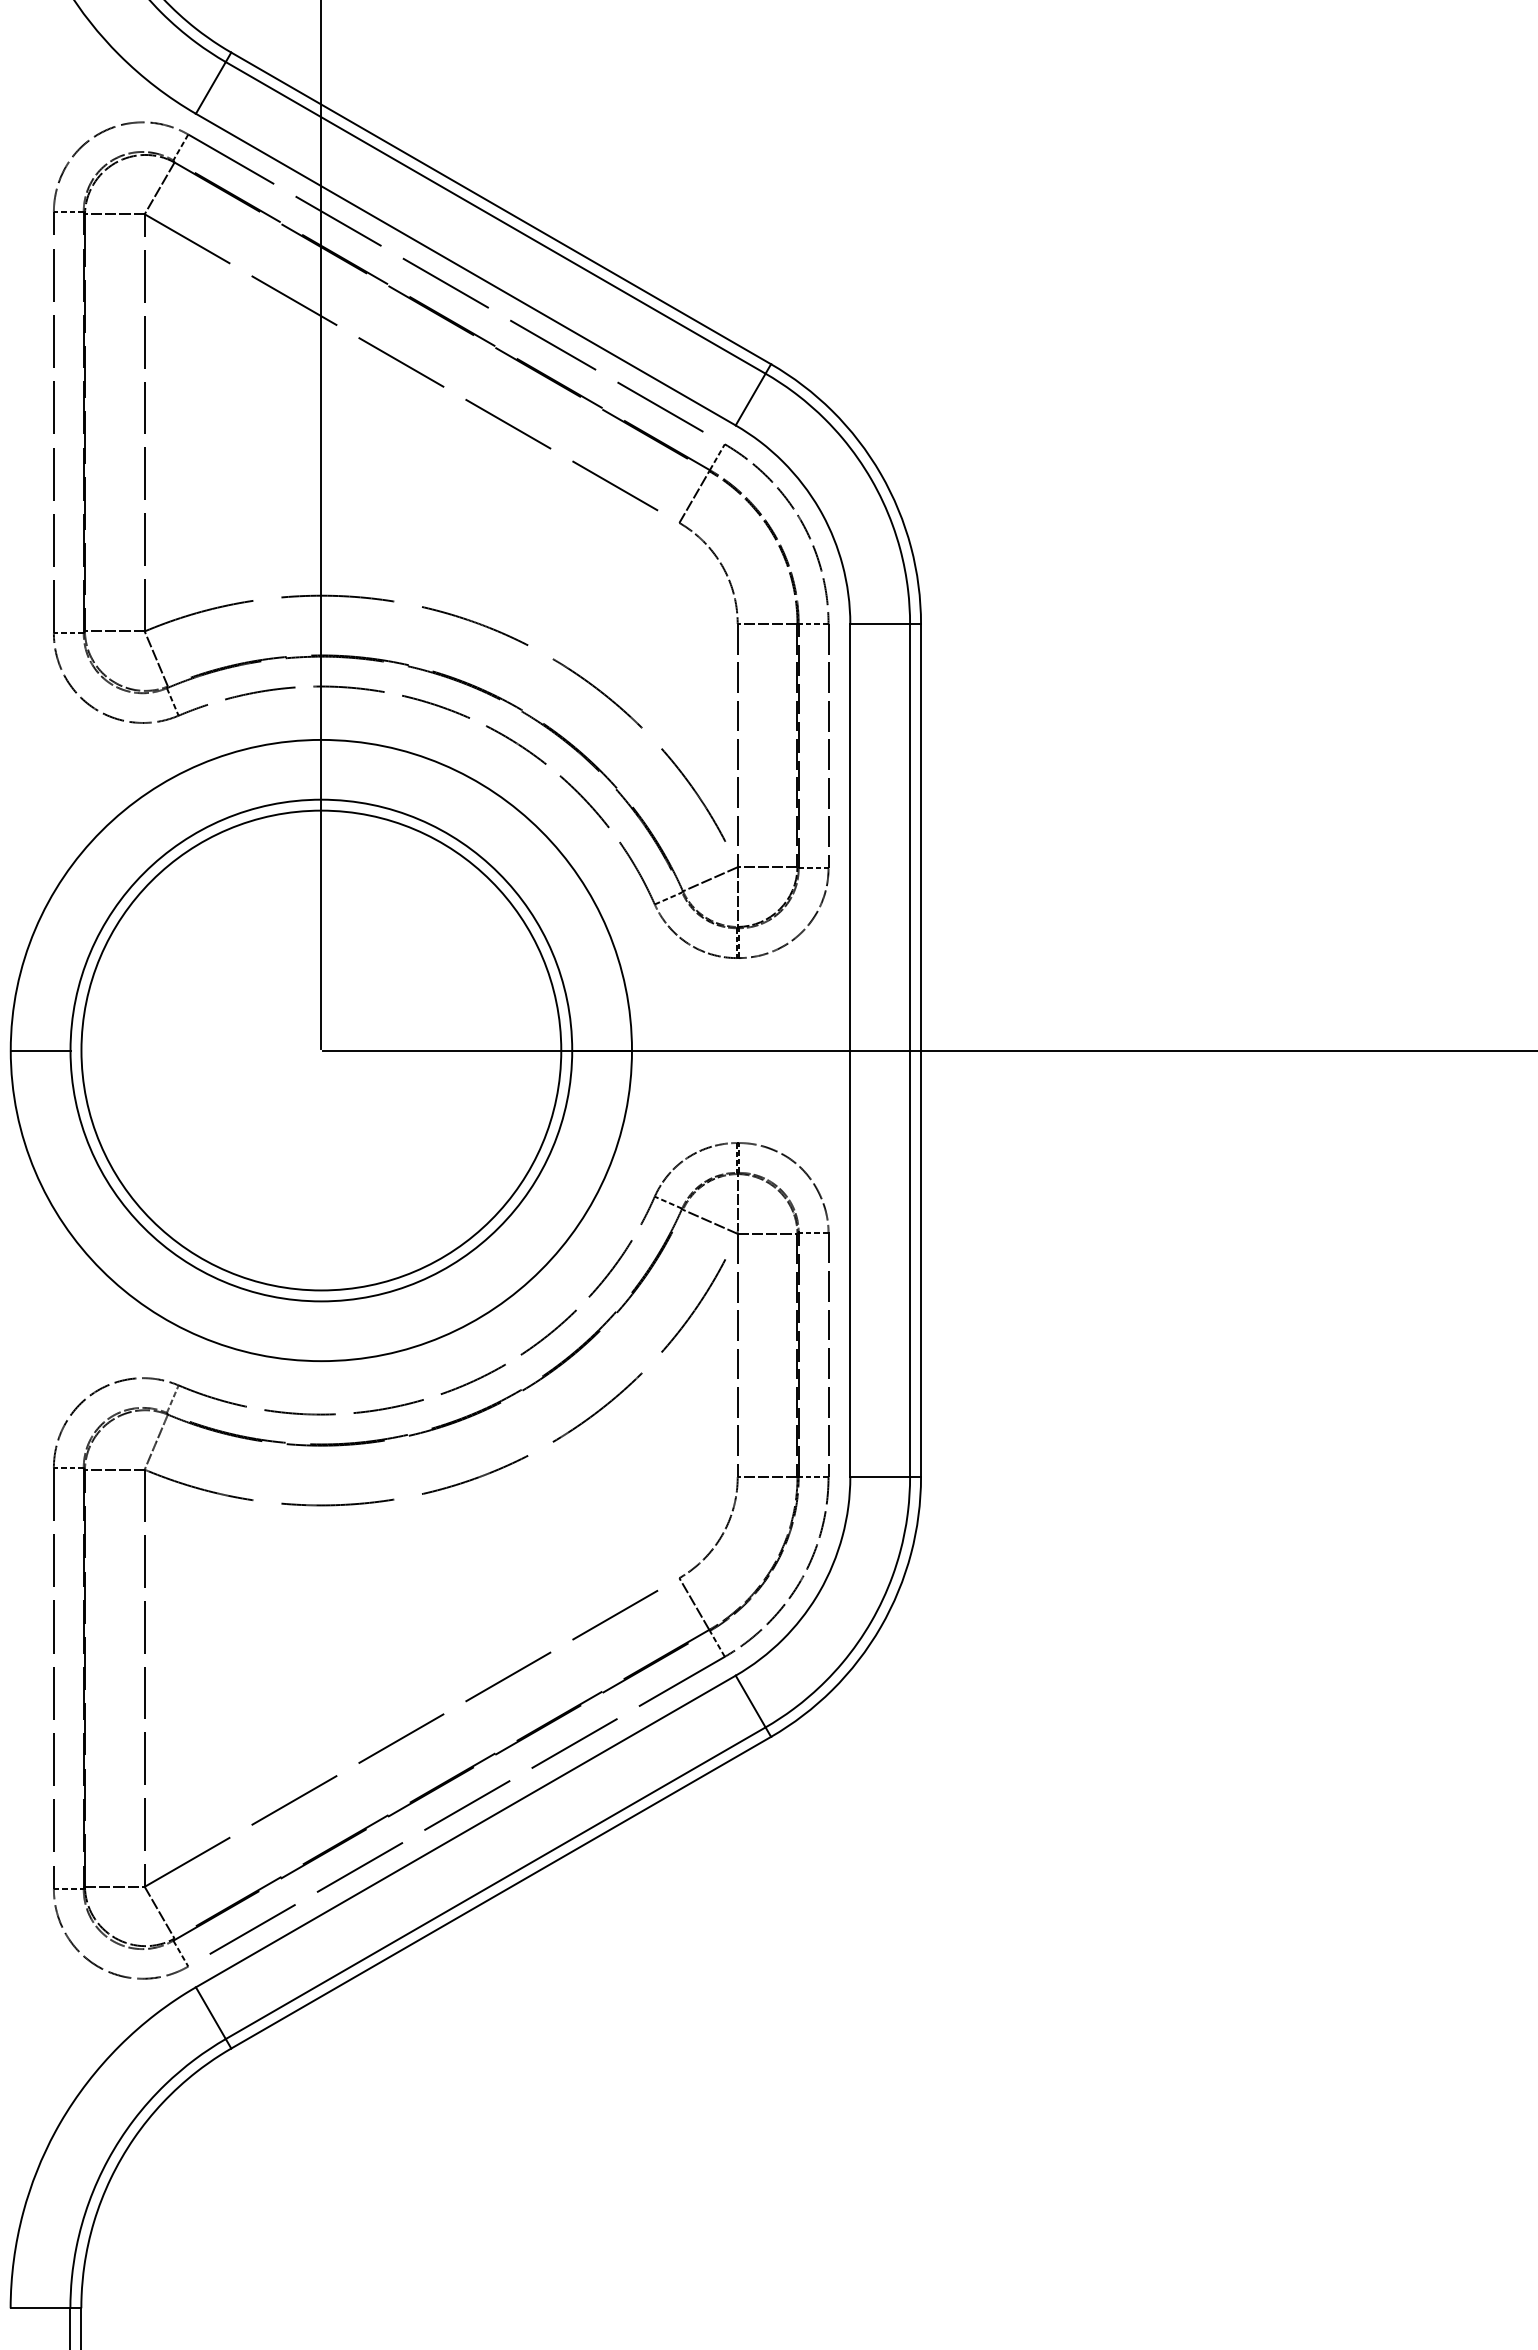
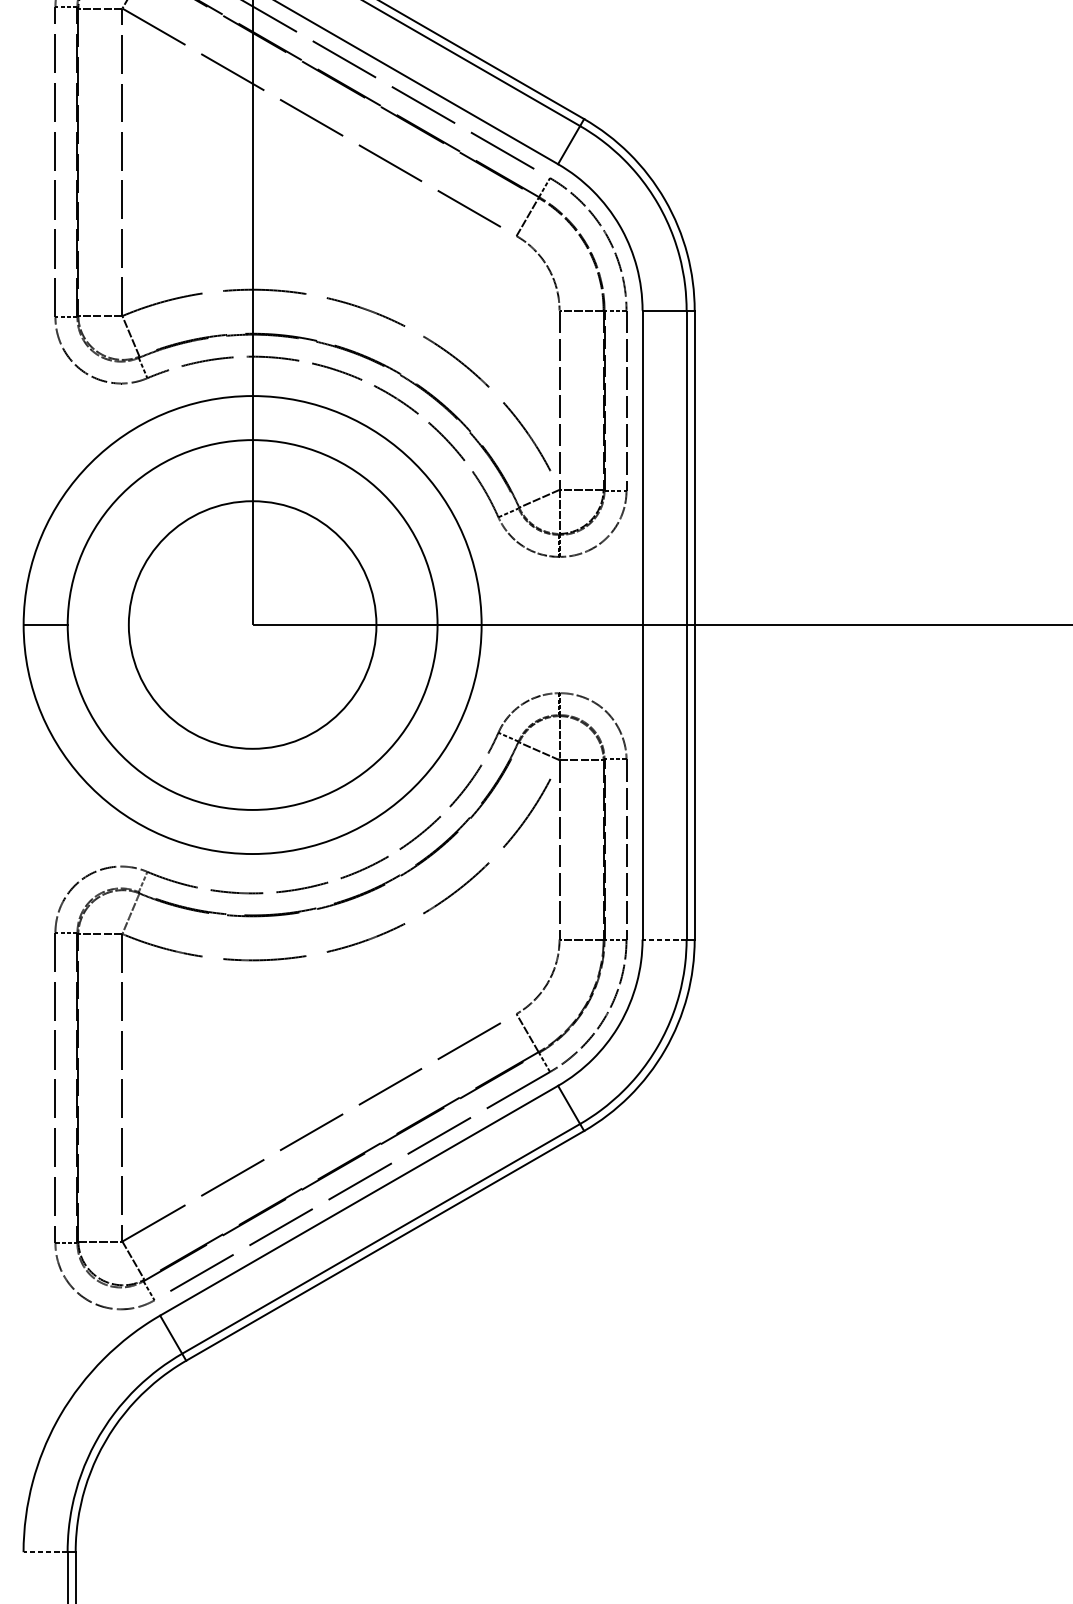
circle: (321, 1050) -> (252, 624), size x0.7
line: (880, 1477) -> (664, 939), solid -> dashed
line: (40, 2308) -> (45, 1552), solid -> dashed

